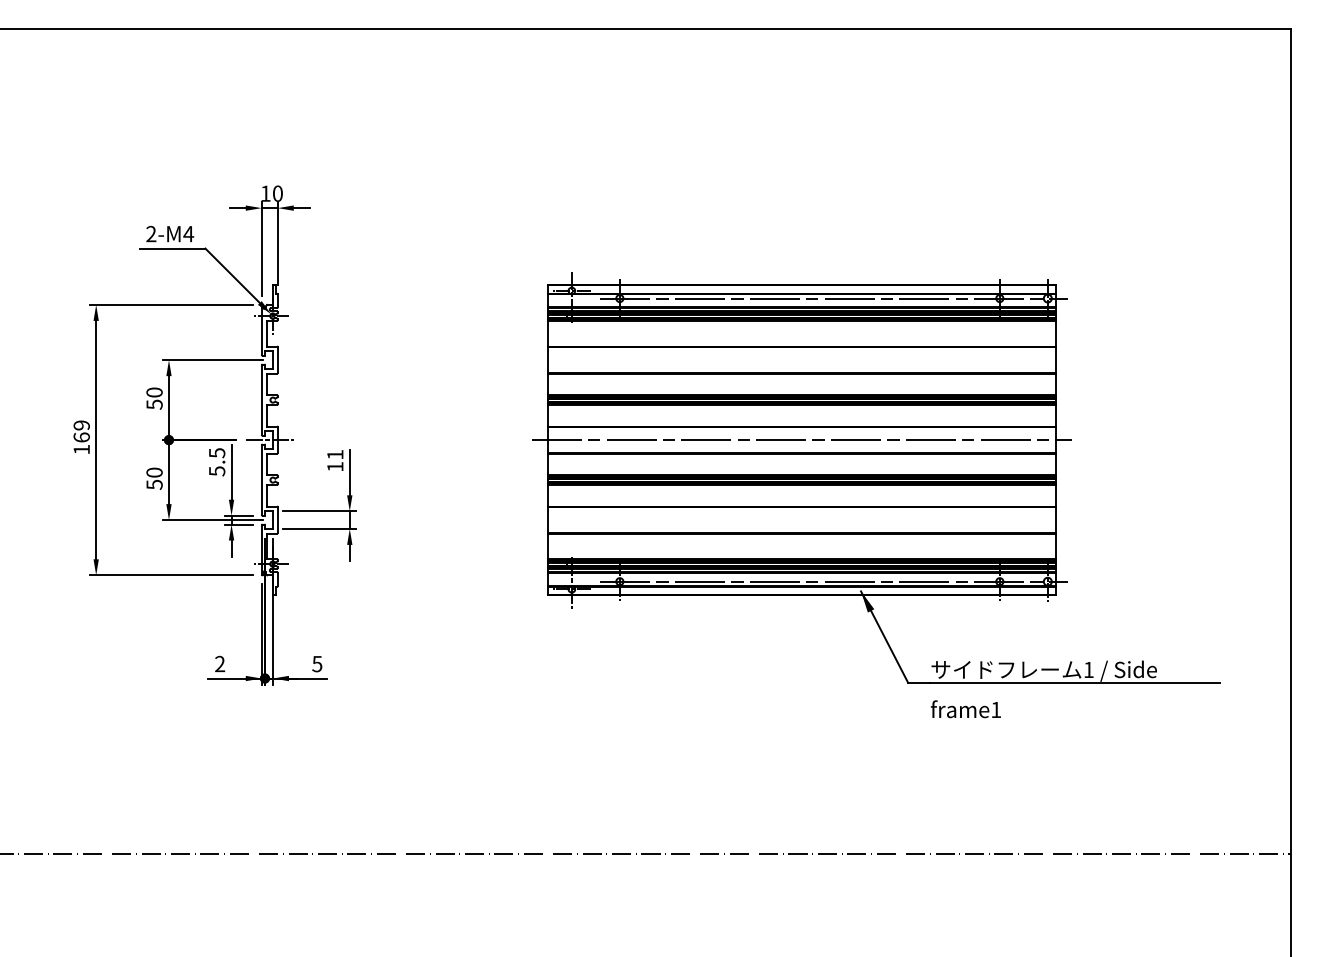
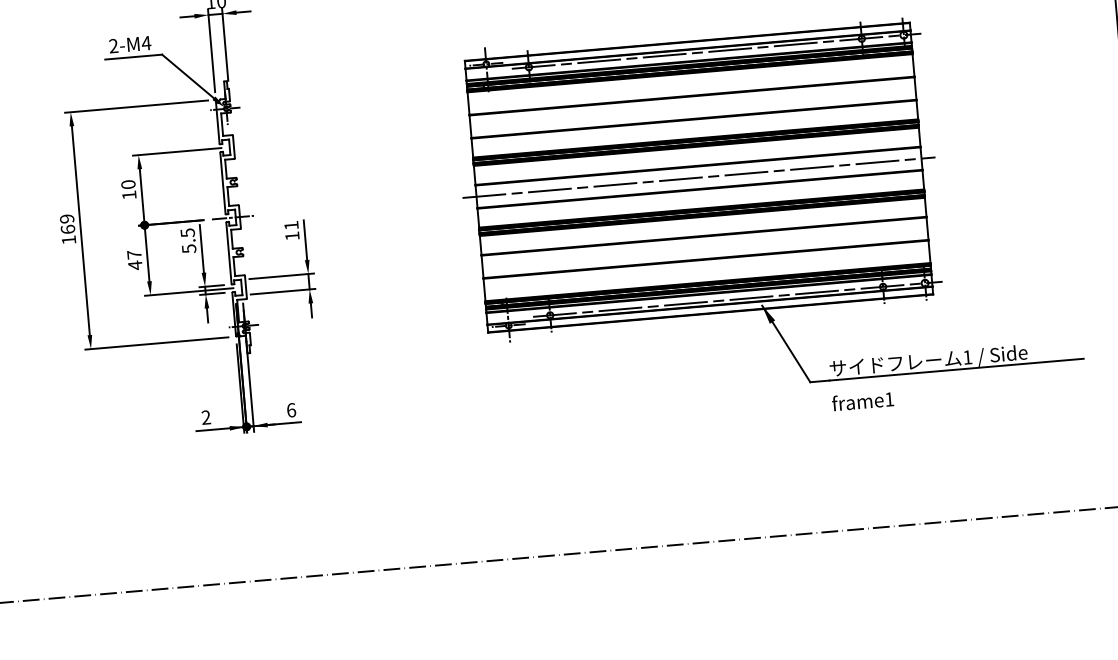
text: (154, 404) -> (129, 195), 50 -> 10
text: (154, 478) -> (134, 259), 50 -> 47
text: (317, 663) -> (291, 409), 5 -> 6

